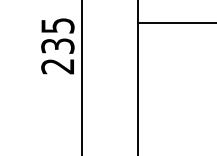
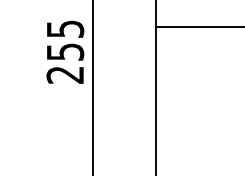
text: (57, 45) -> (64, 51), 235 -> 255

